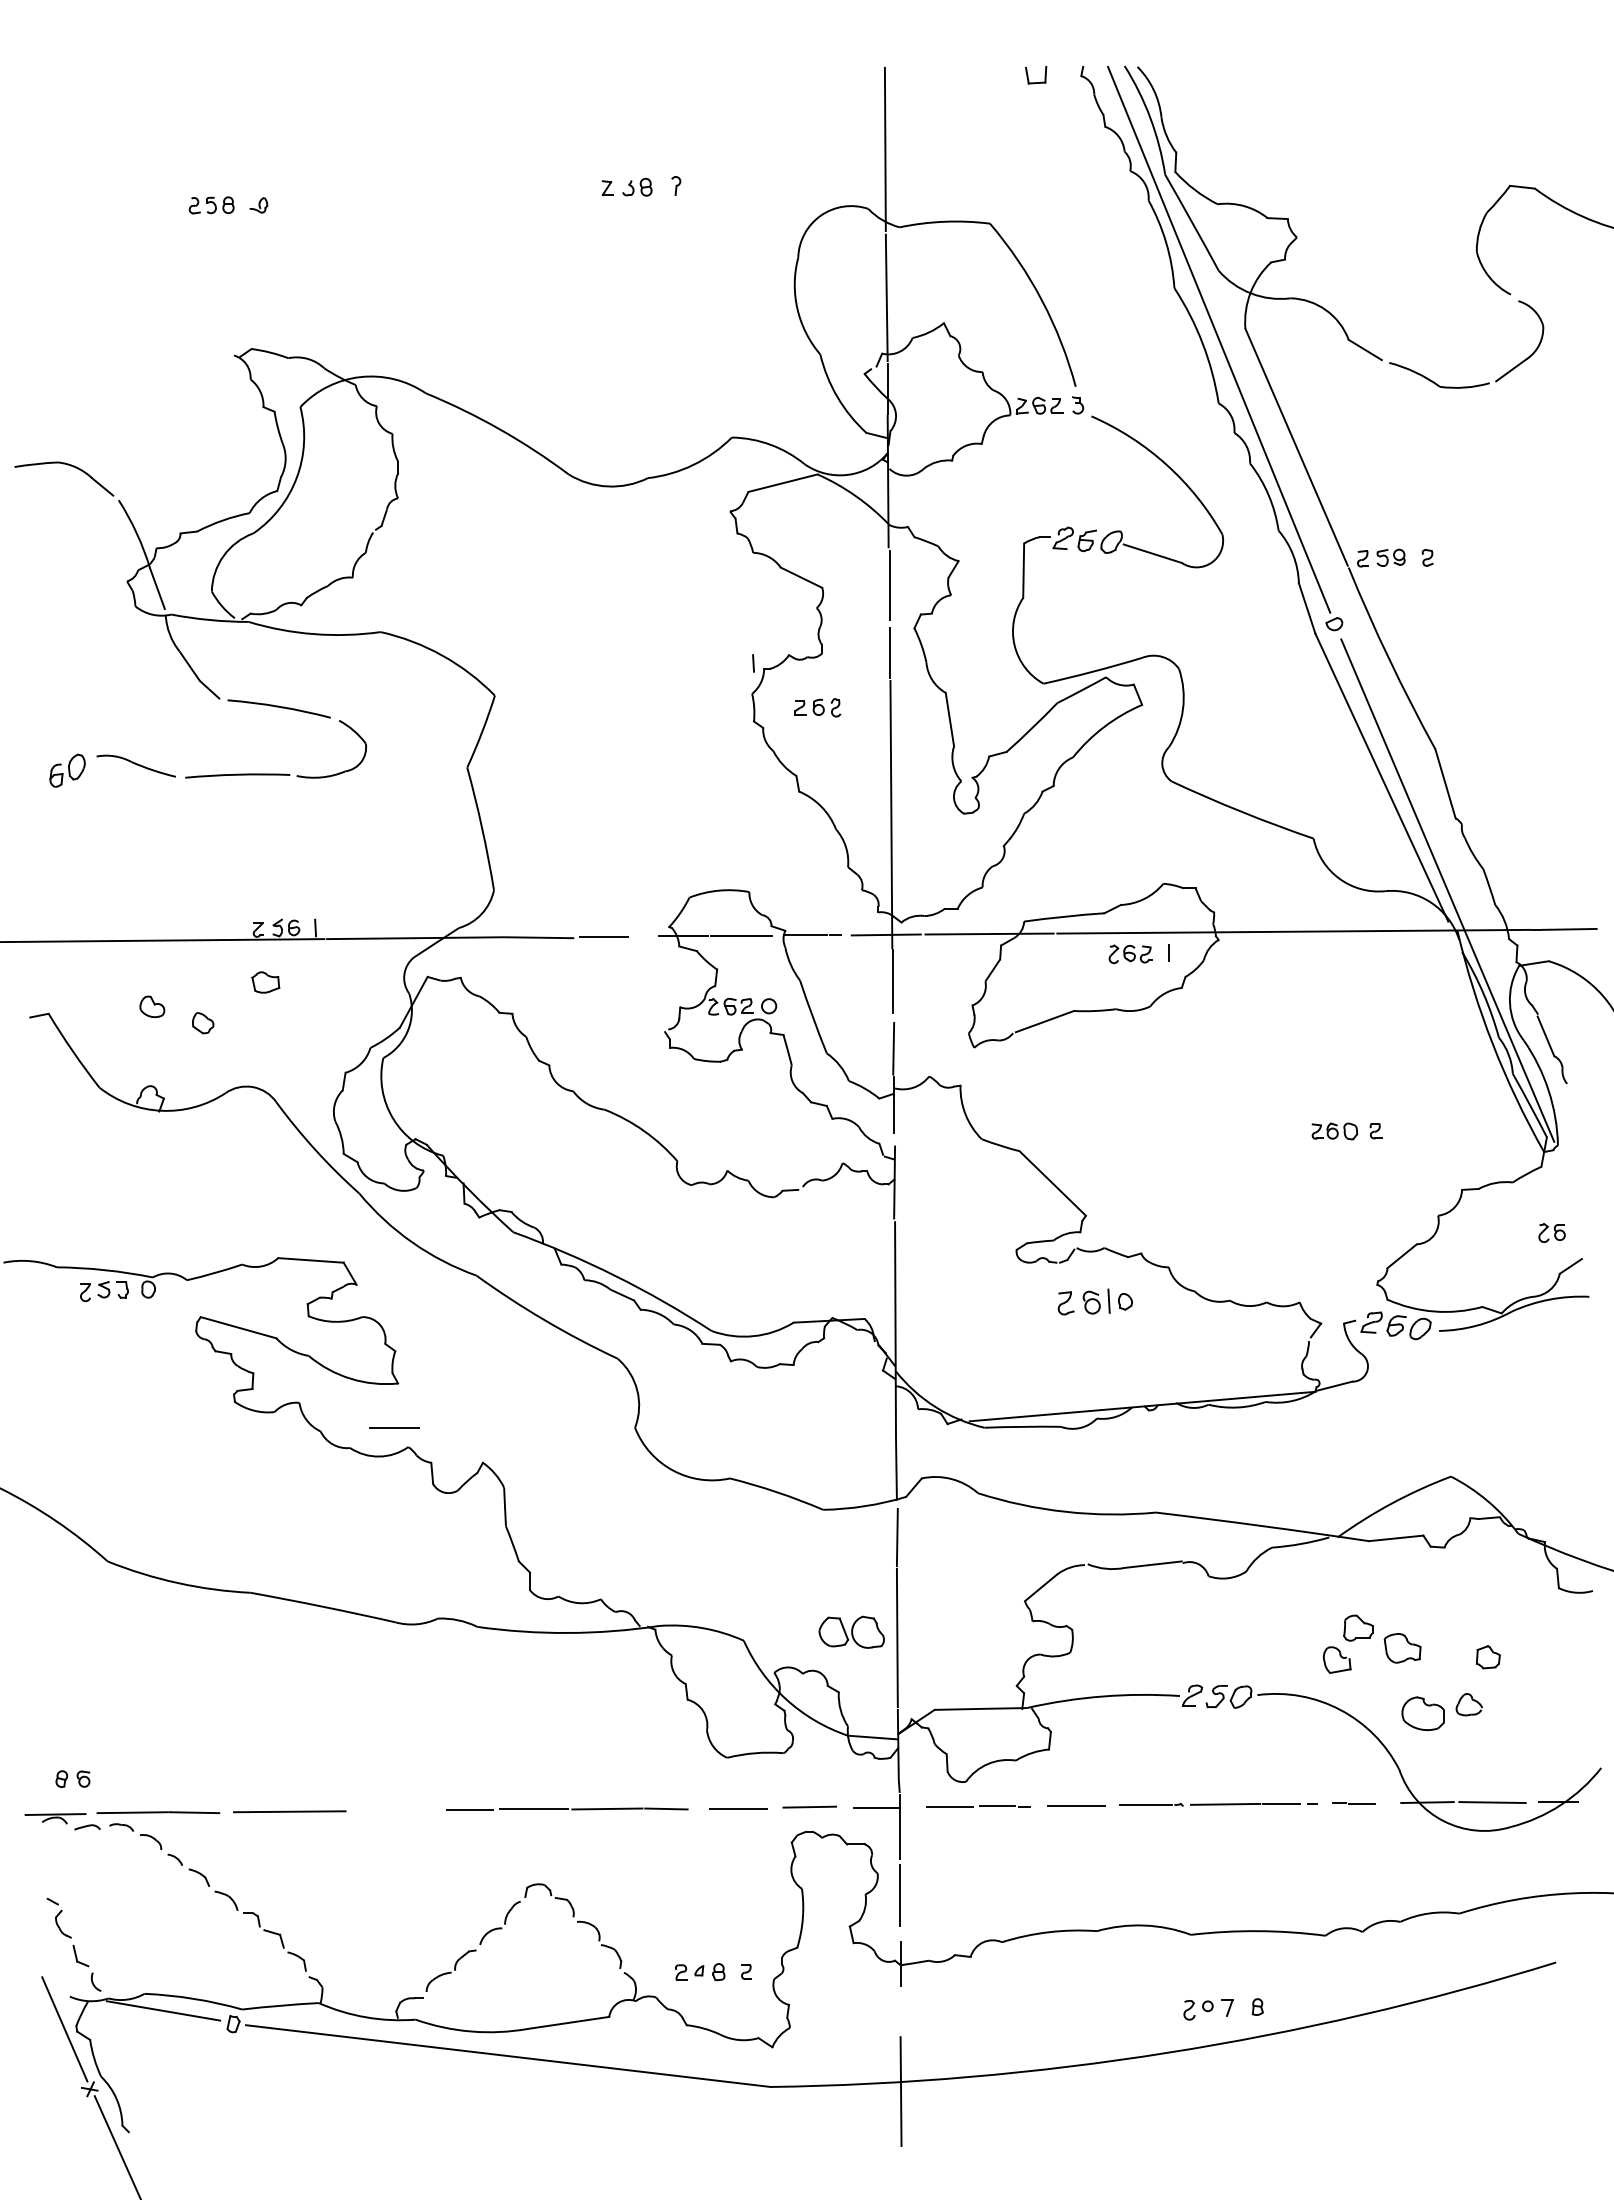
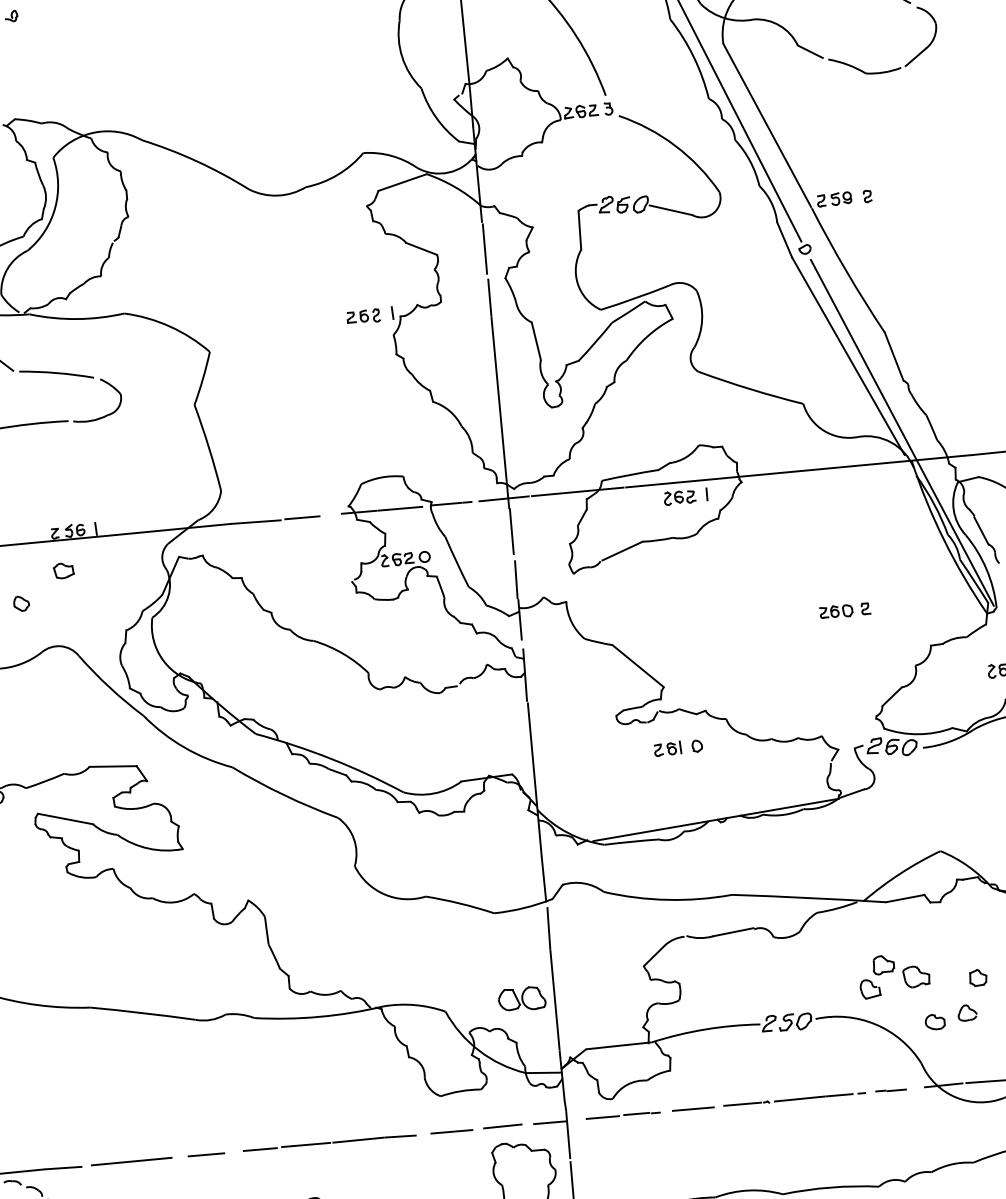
part: (817, 707) -> (363, 316), moved
part: (1084, 1301) -> (668, 748), size x0.71
line: (394, 1427) -> (206, 1154), moved
part: (1422, 1713) -> (934, 1022), size x0.62

